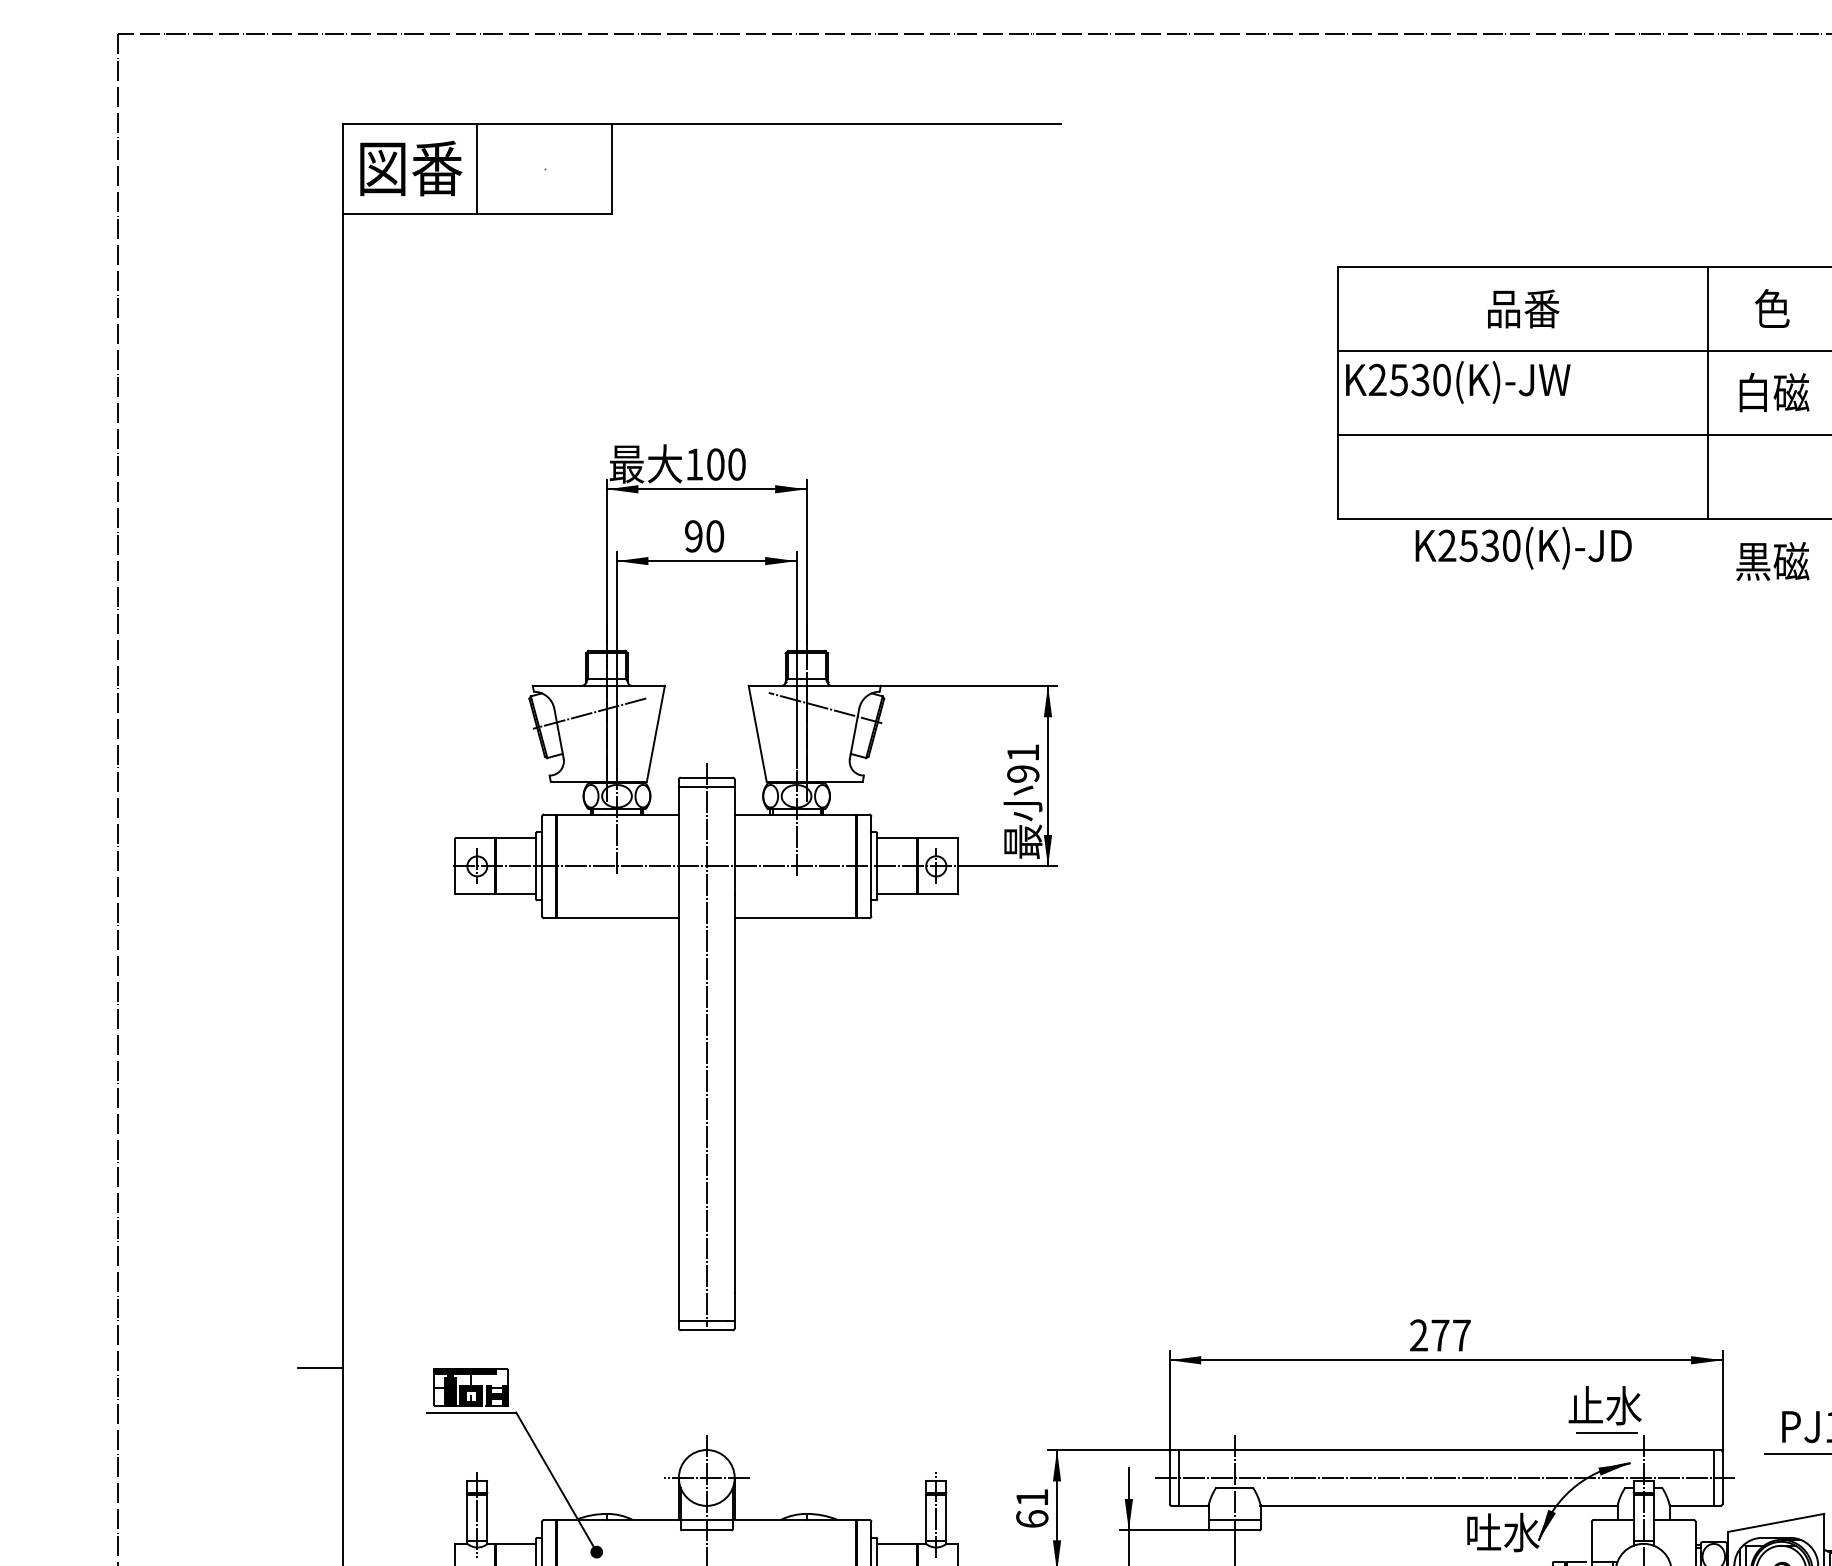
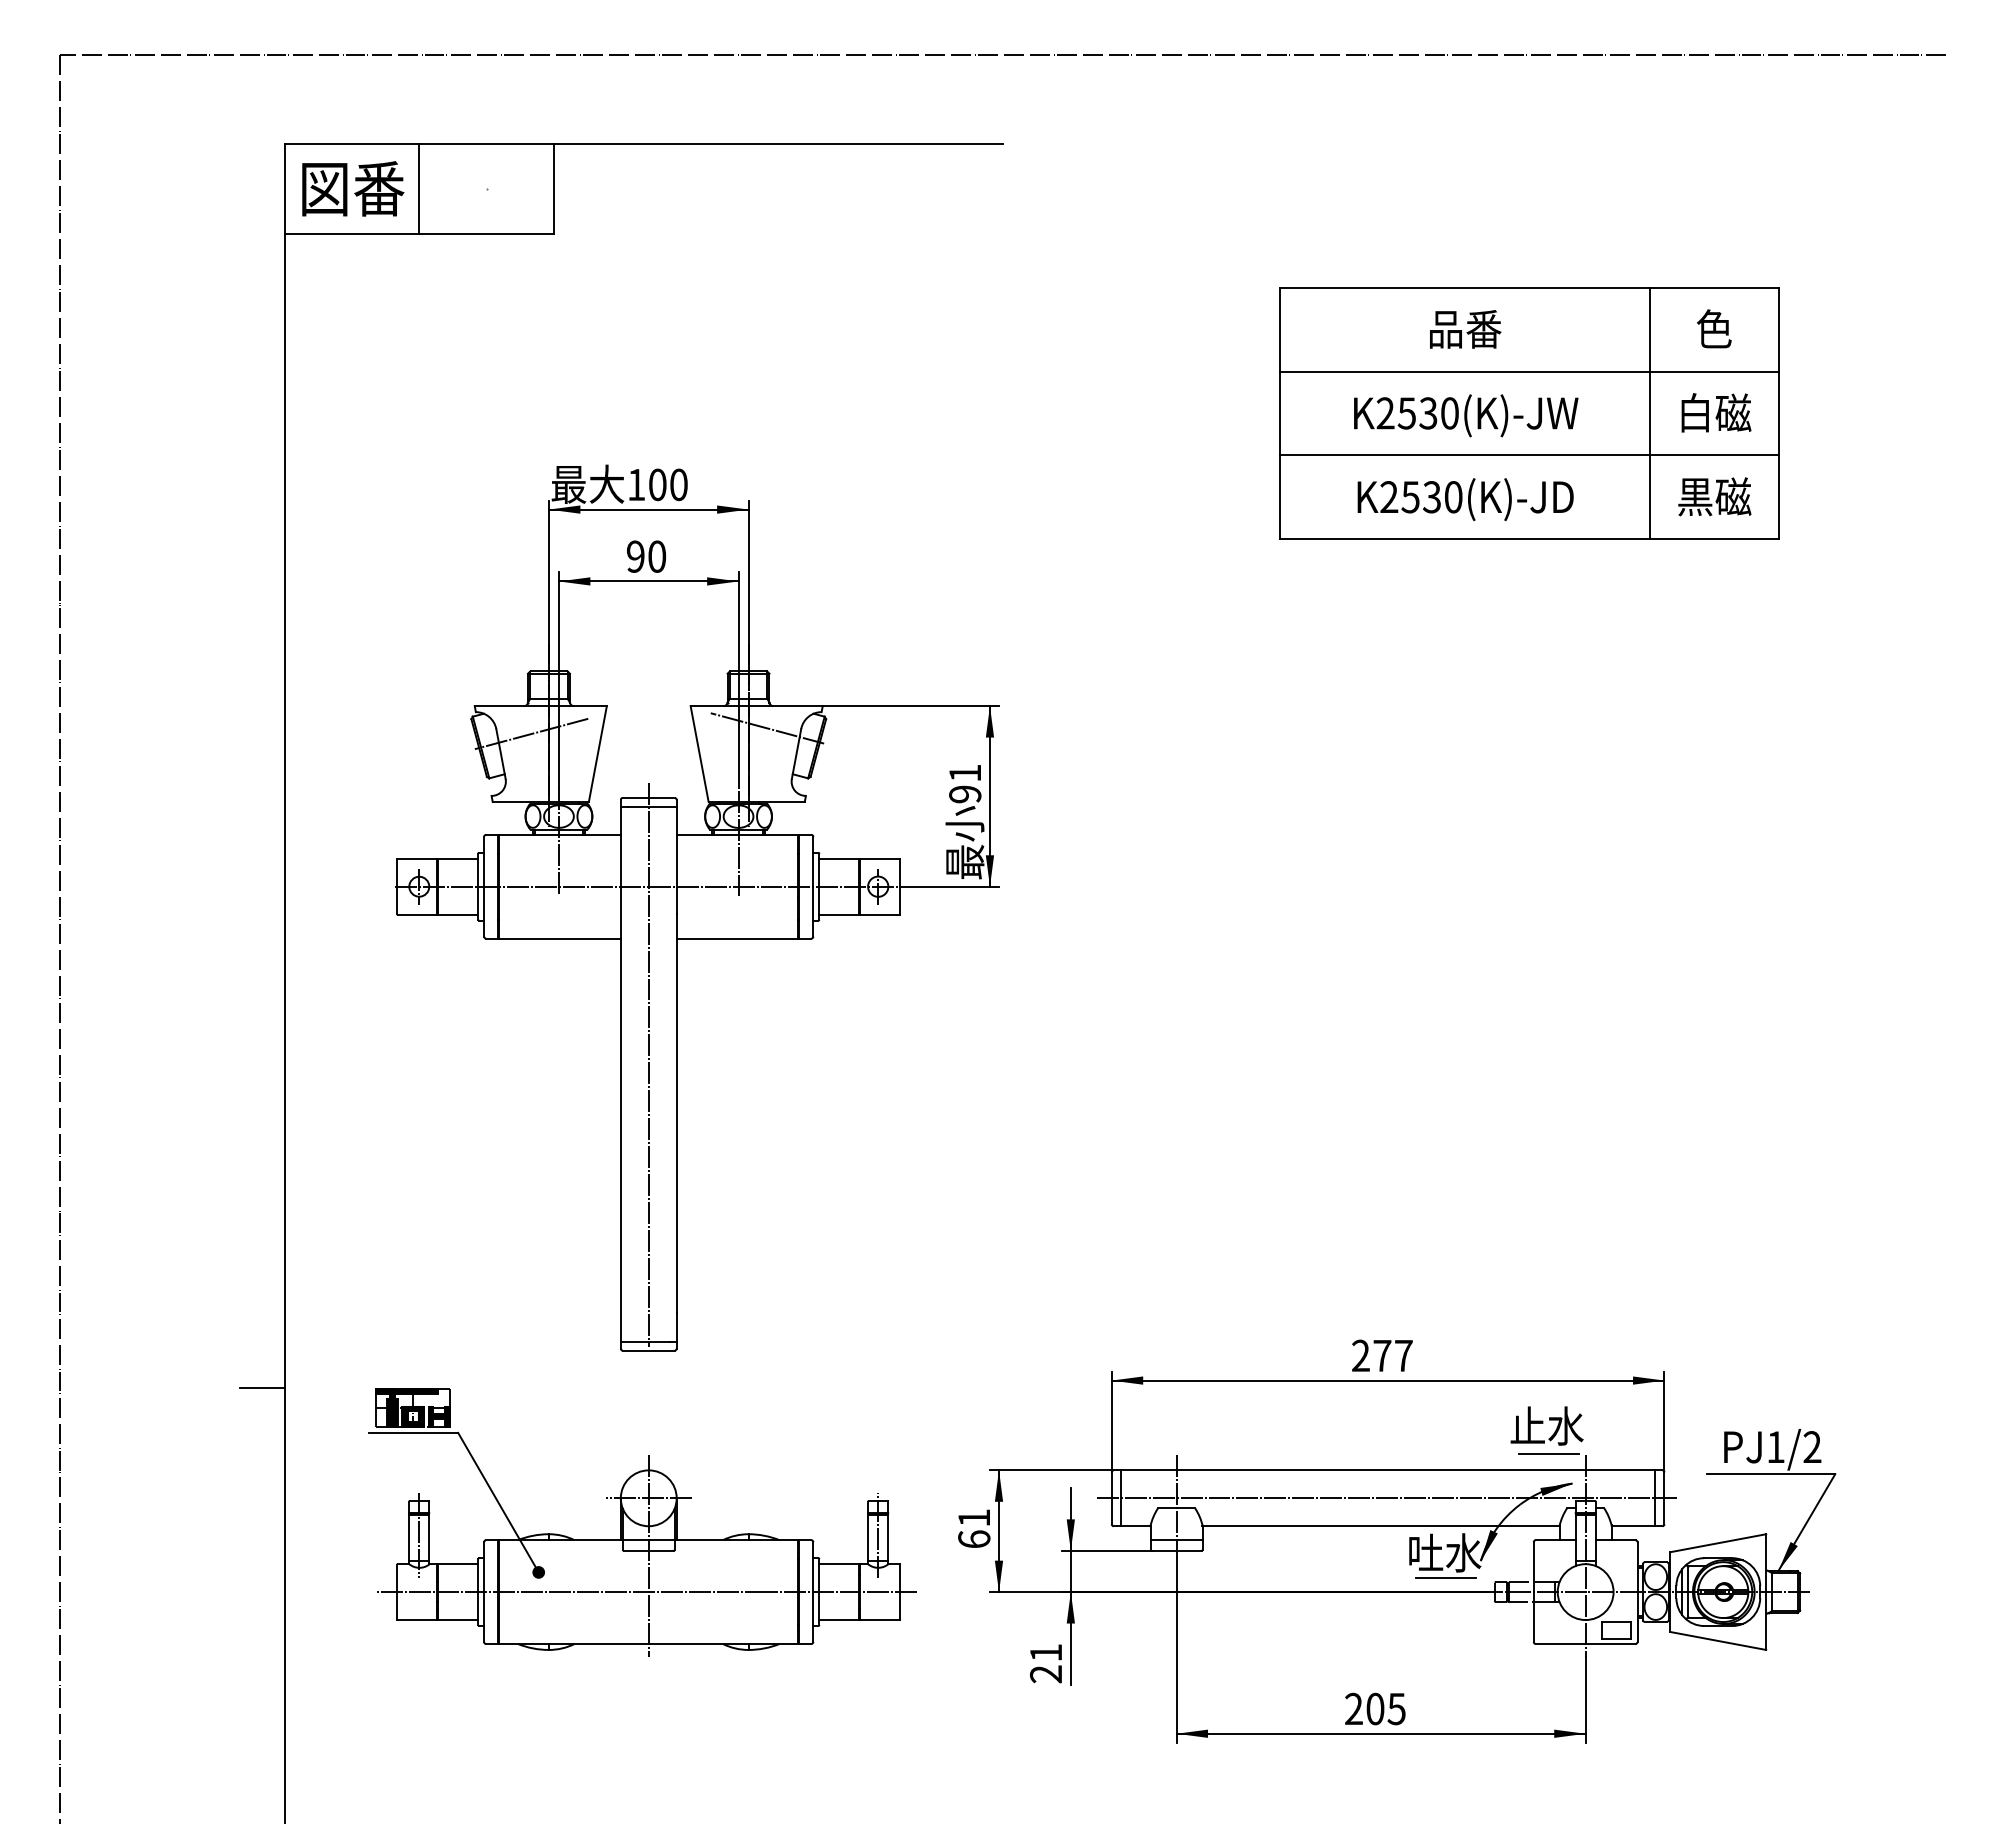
text: (1458, 382) -> (1466, 415), moved
text: (1523, 548) -> (1465, 499), moved
text: (1772, 561) -> (1714, 496), moved
line: (1503, 1558) -> (1445, 1578), added

